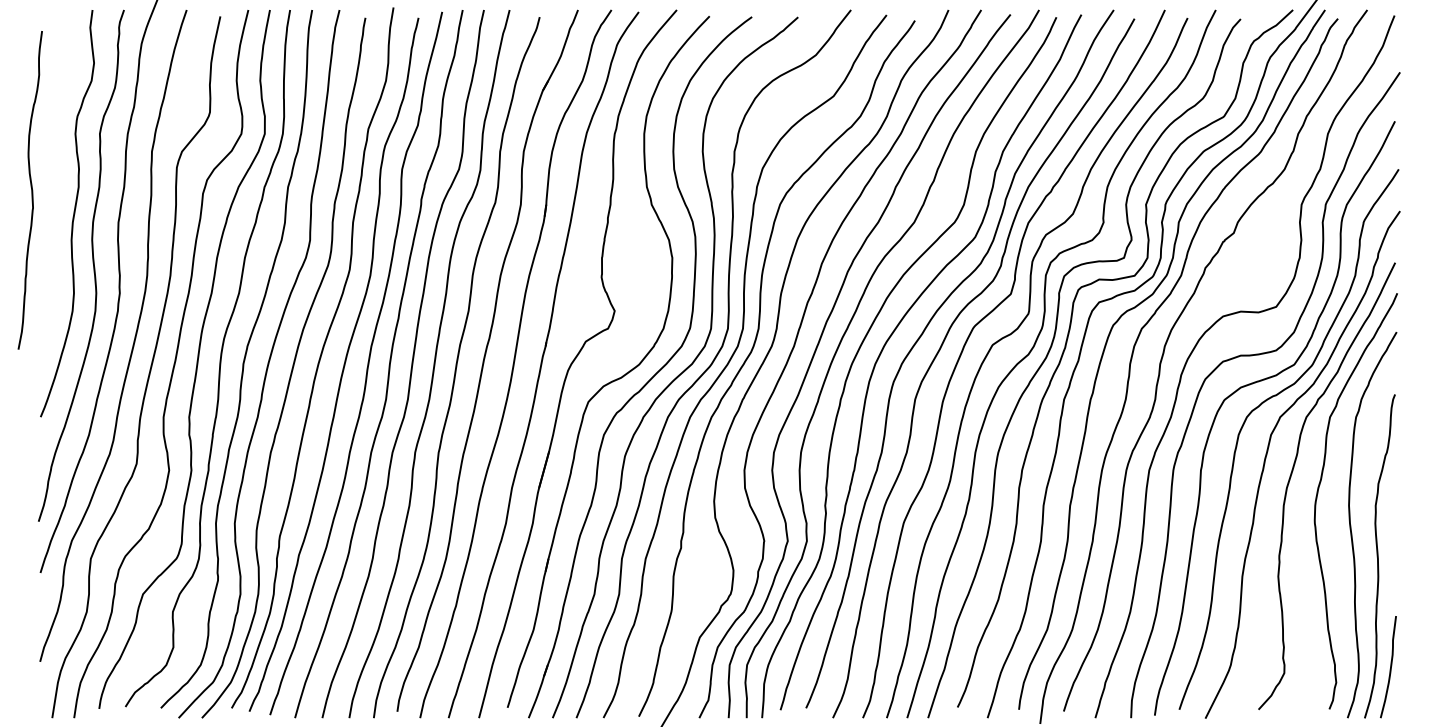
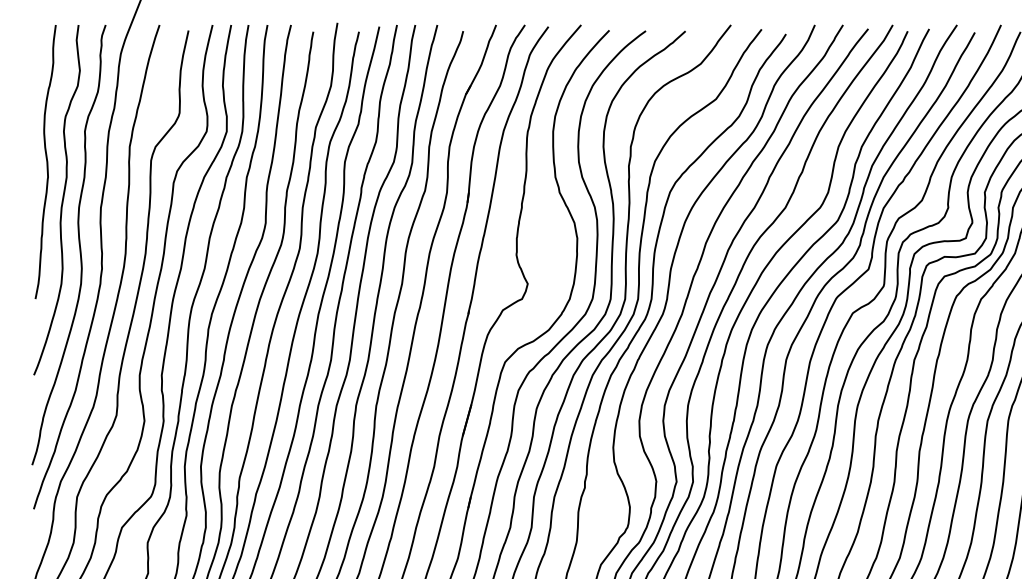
curve: (31, 190) -> (46, 162), moved

